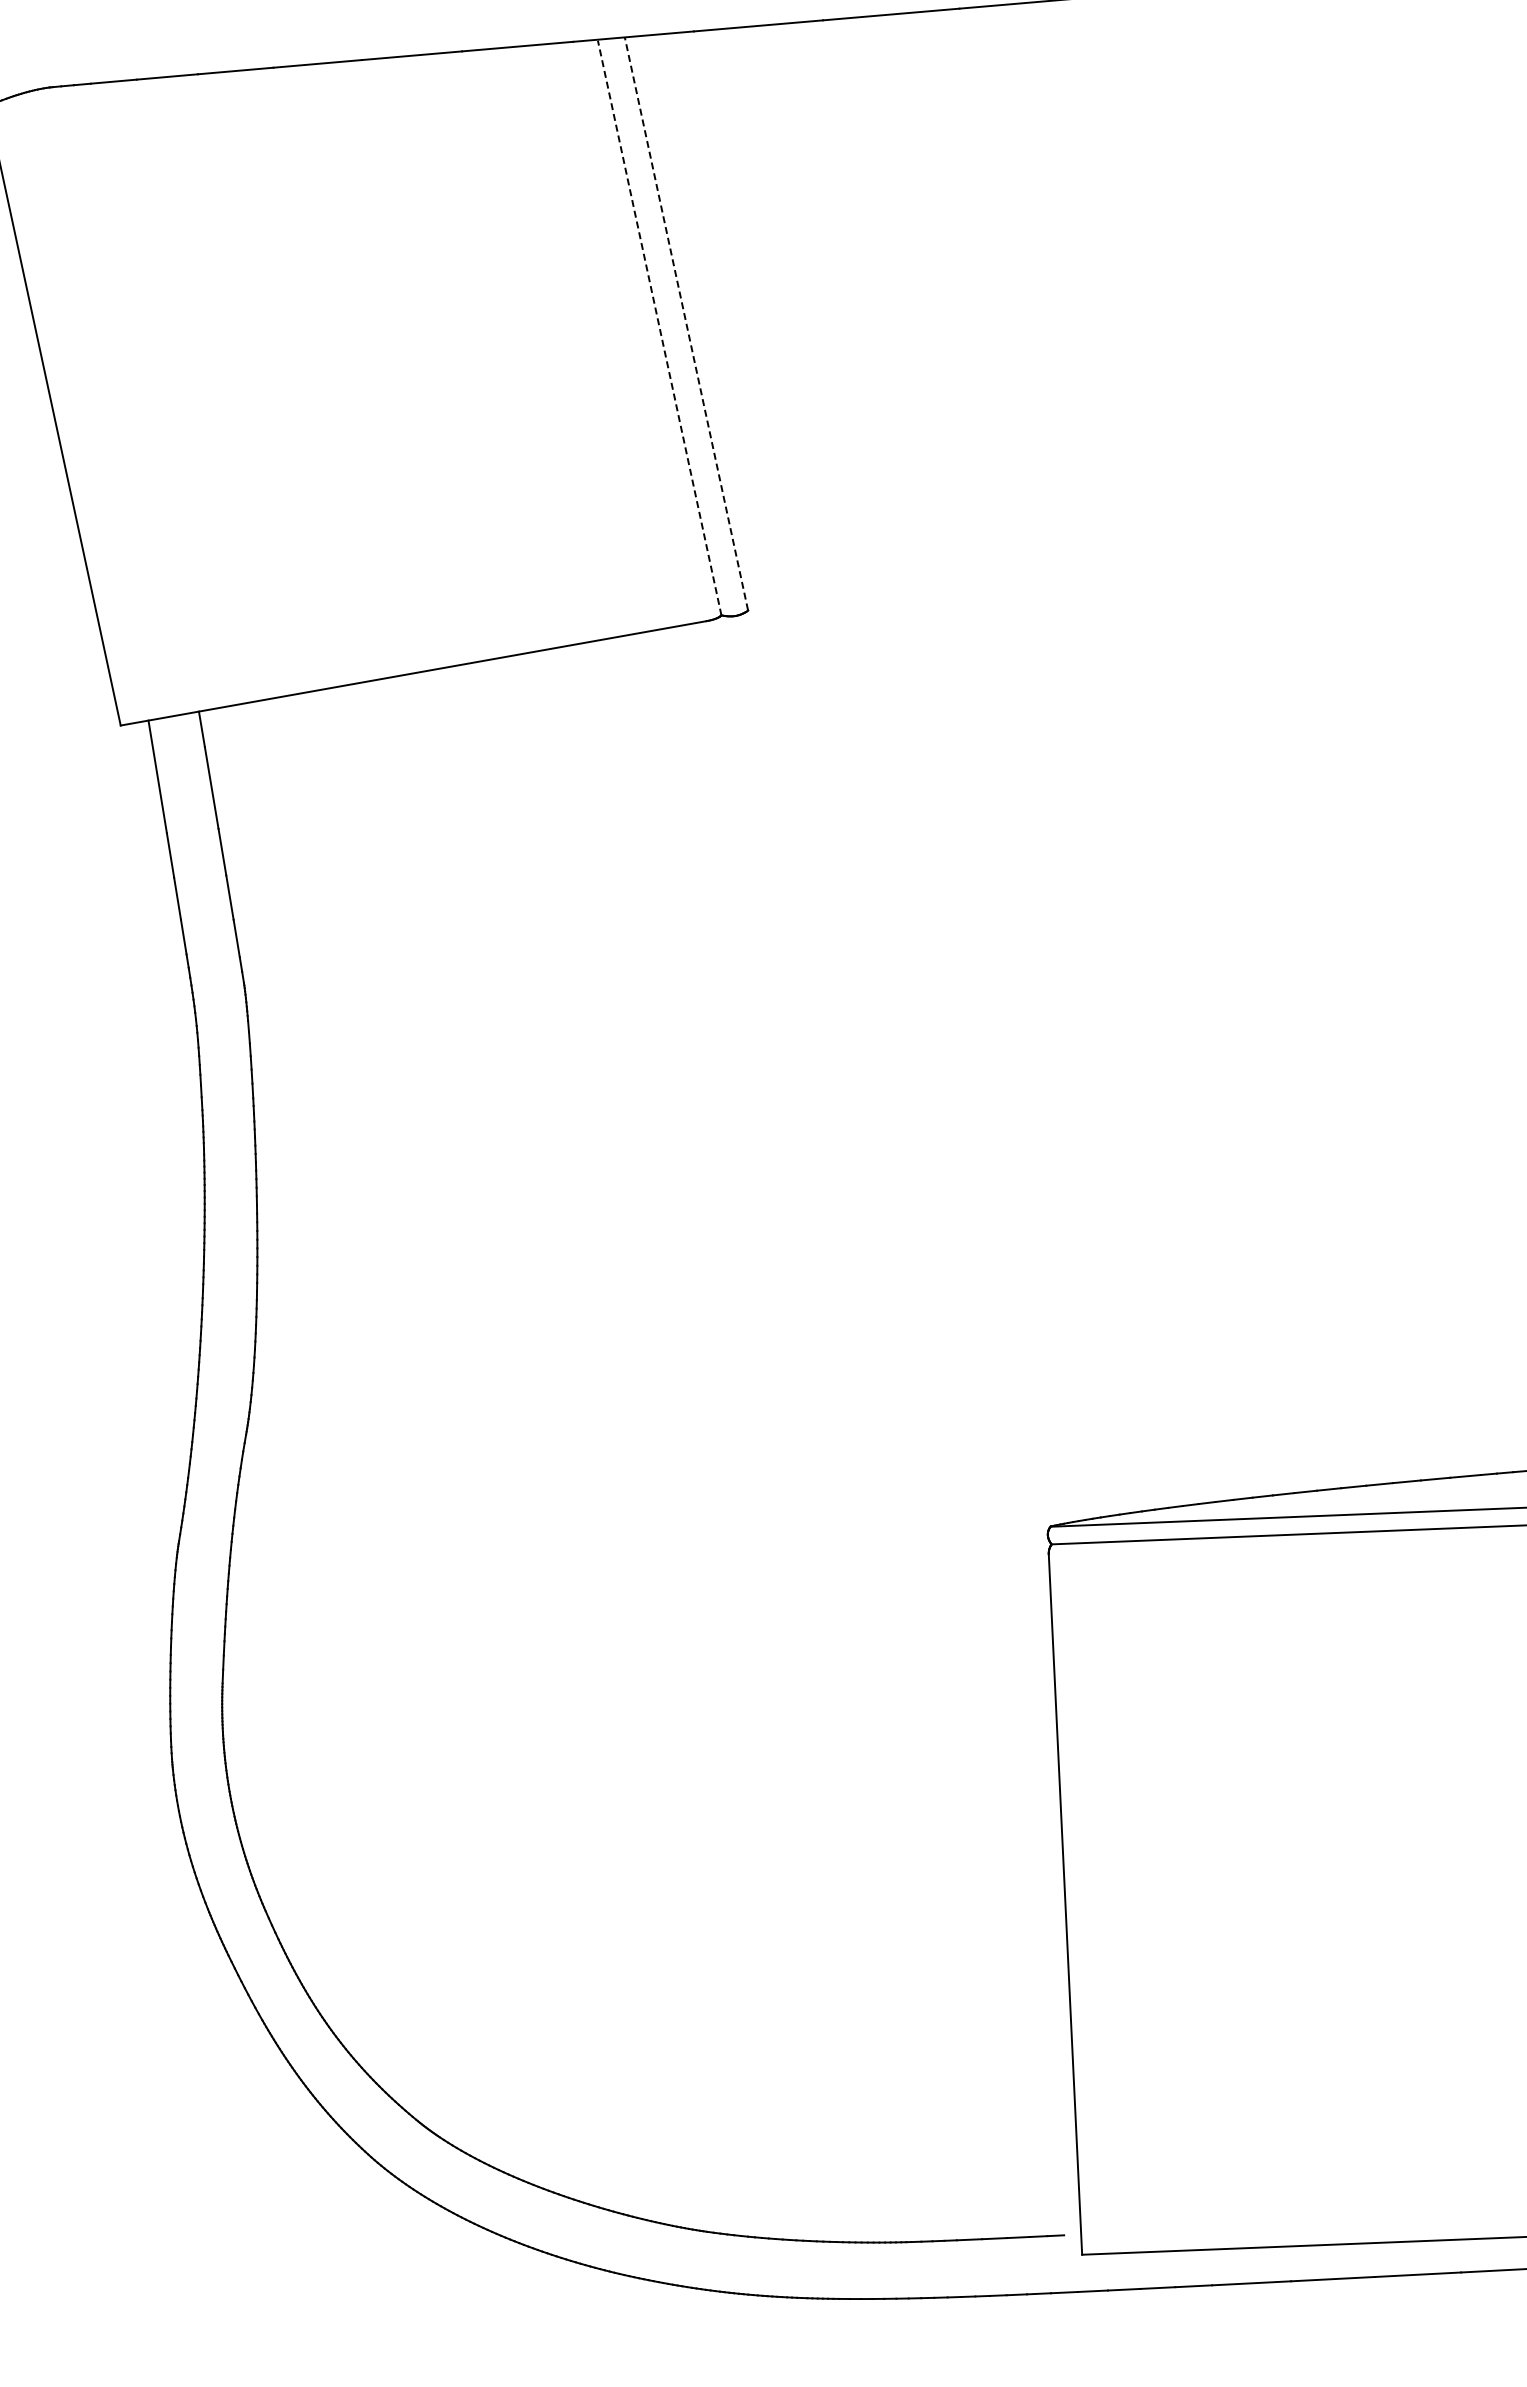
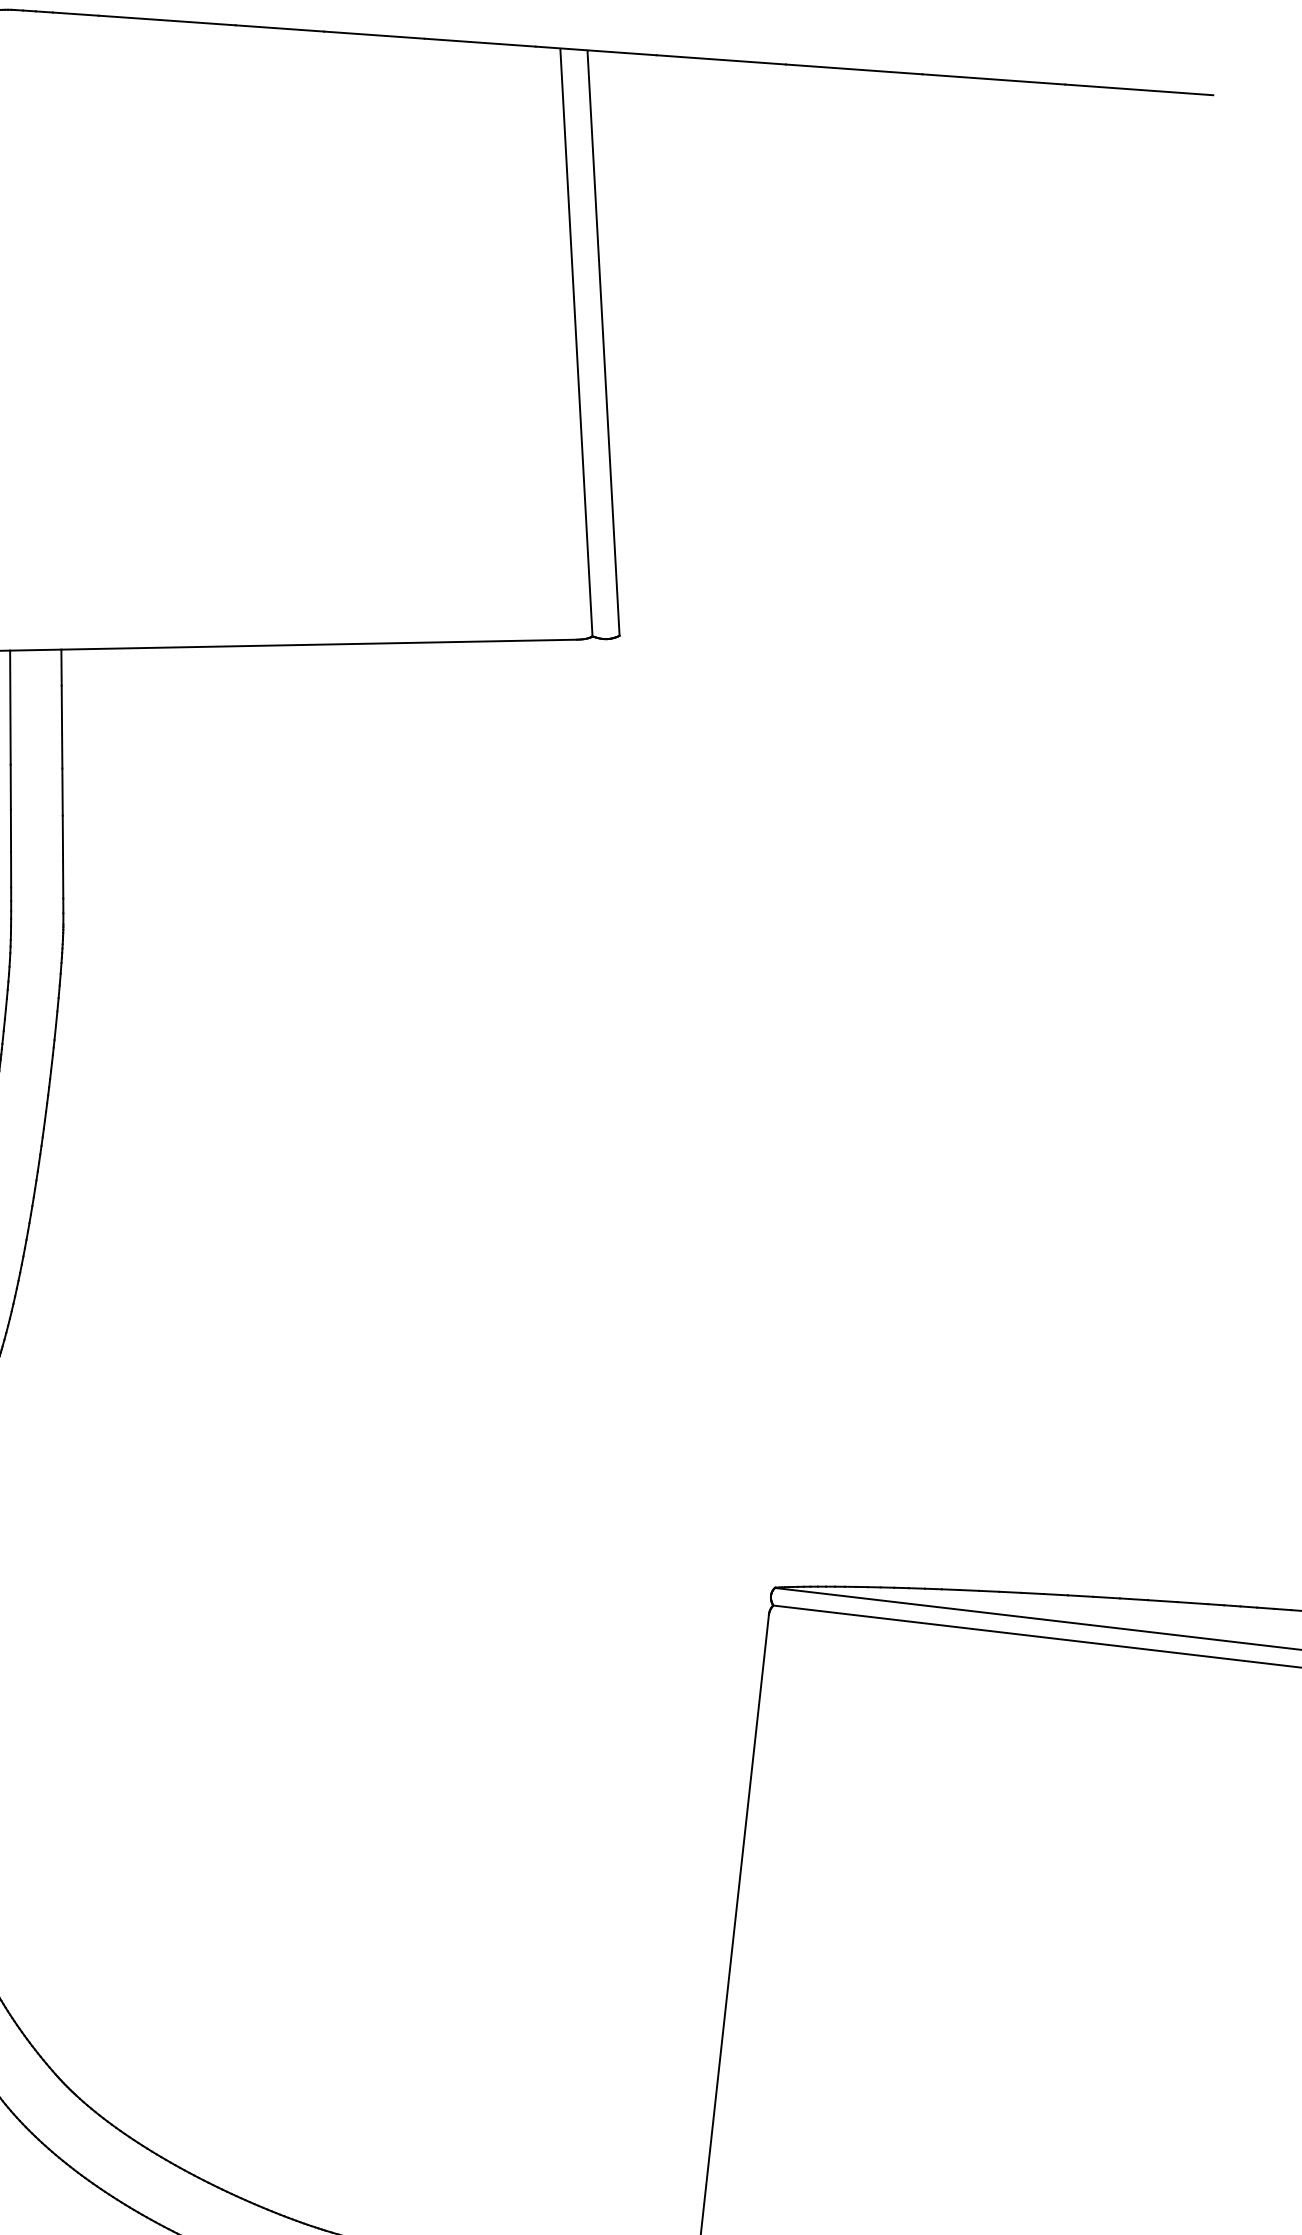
line: (686, 324) -> (603, 343), dashed -> solid
line: (659, 328) -> (576, 343), dashed -> solid

